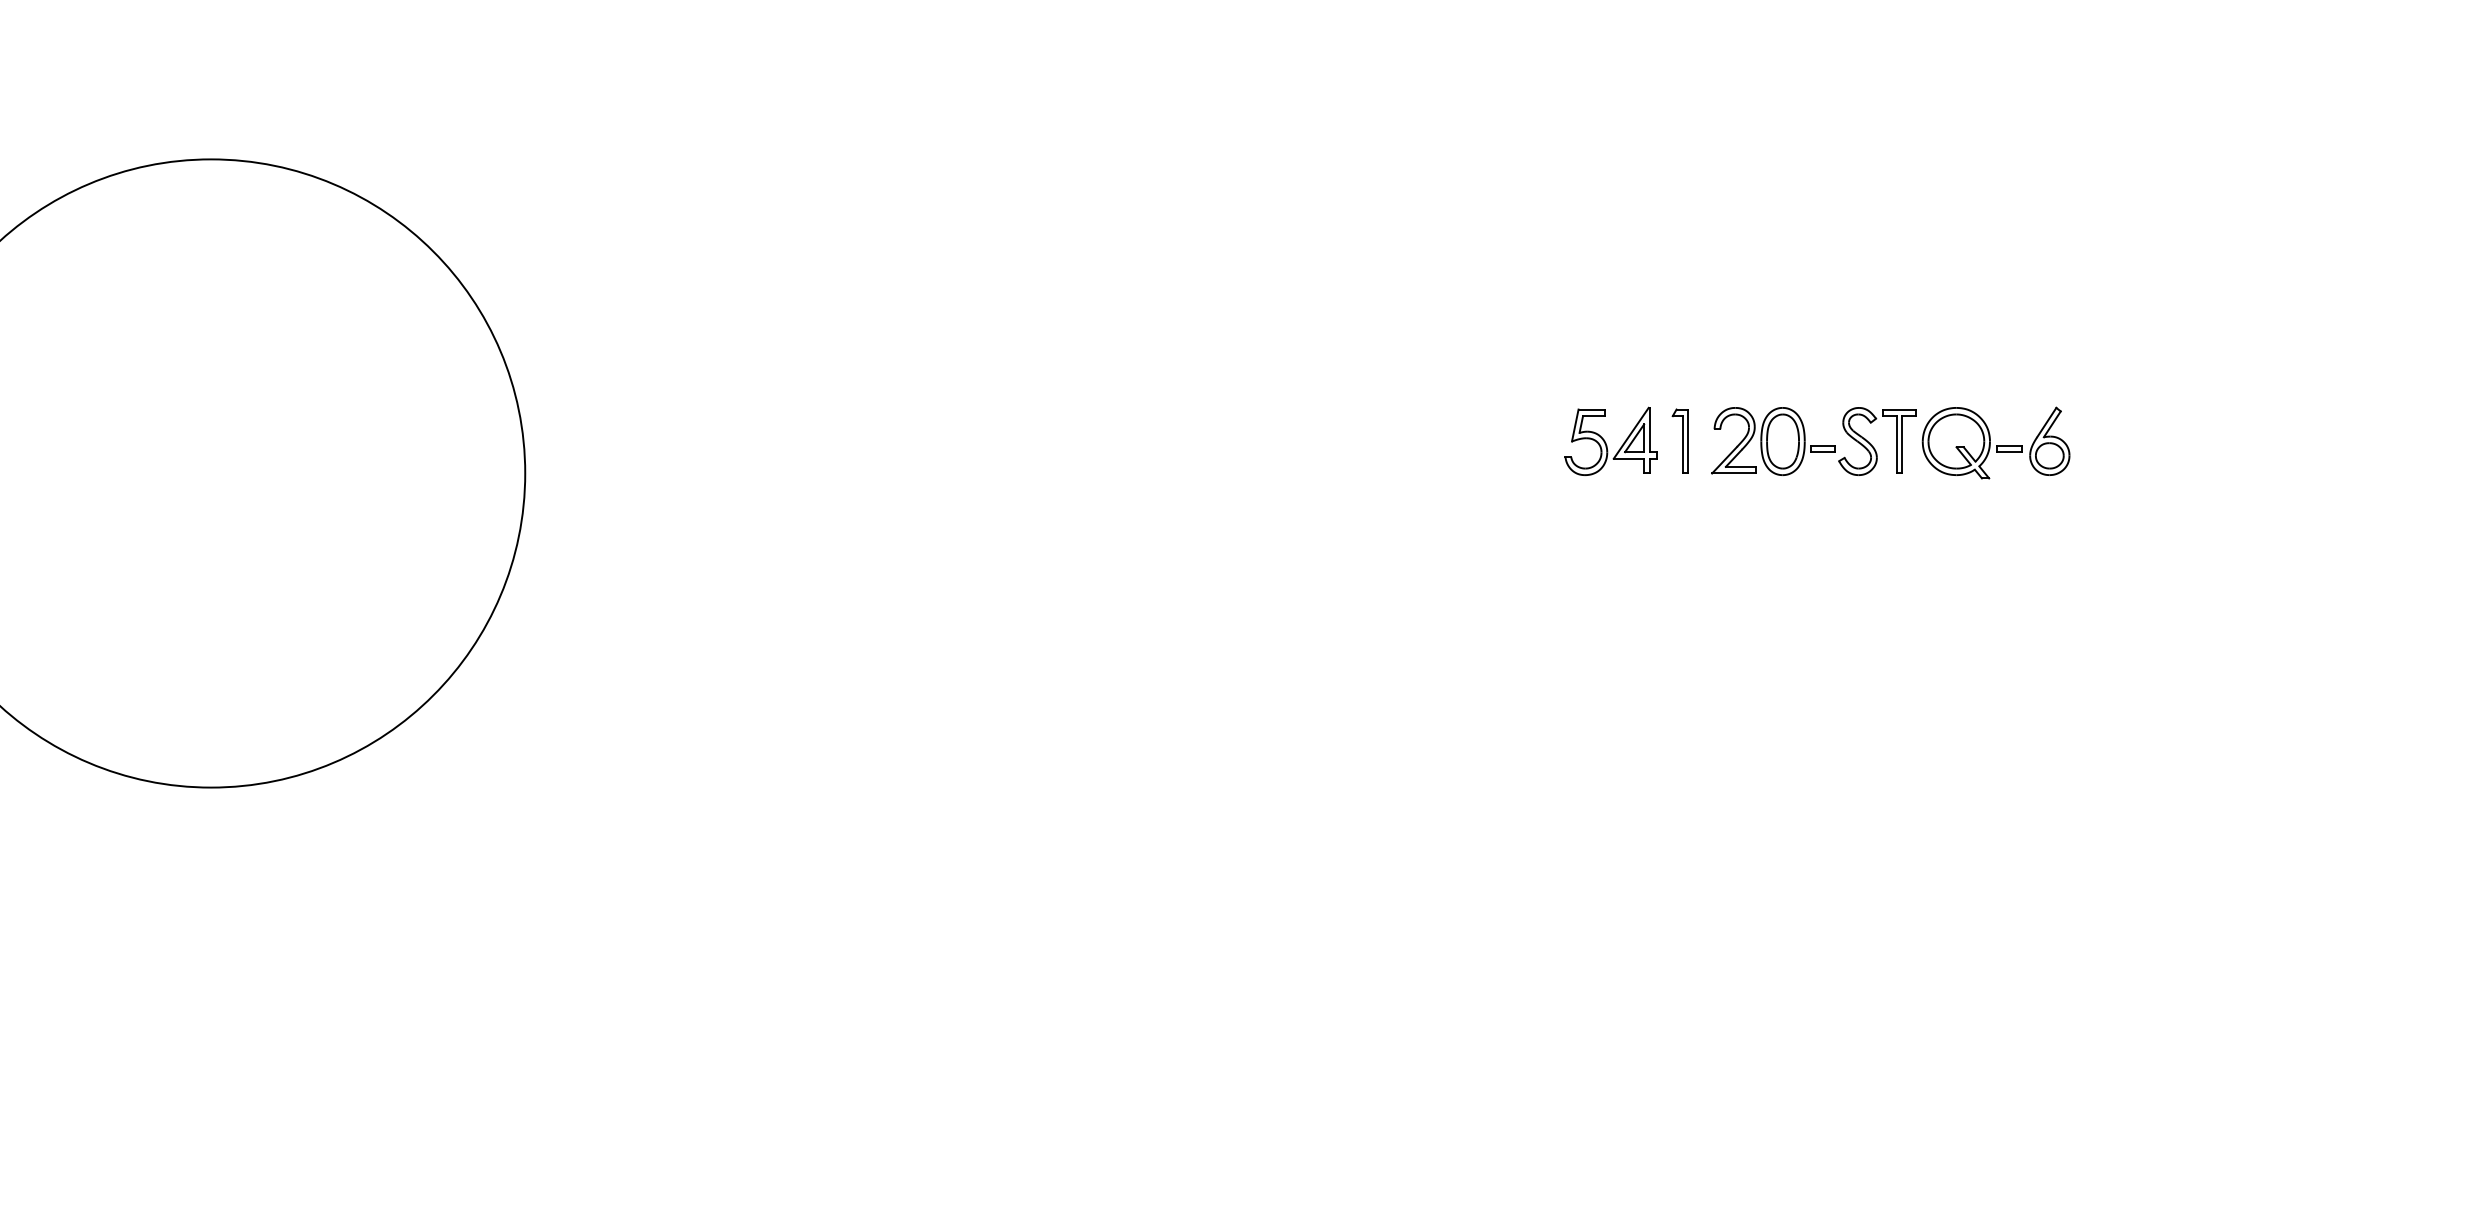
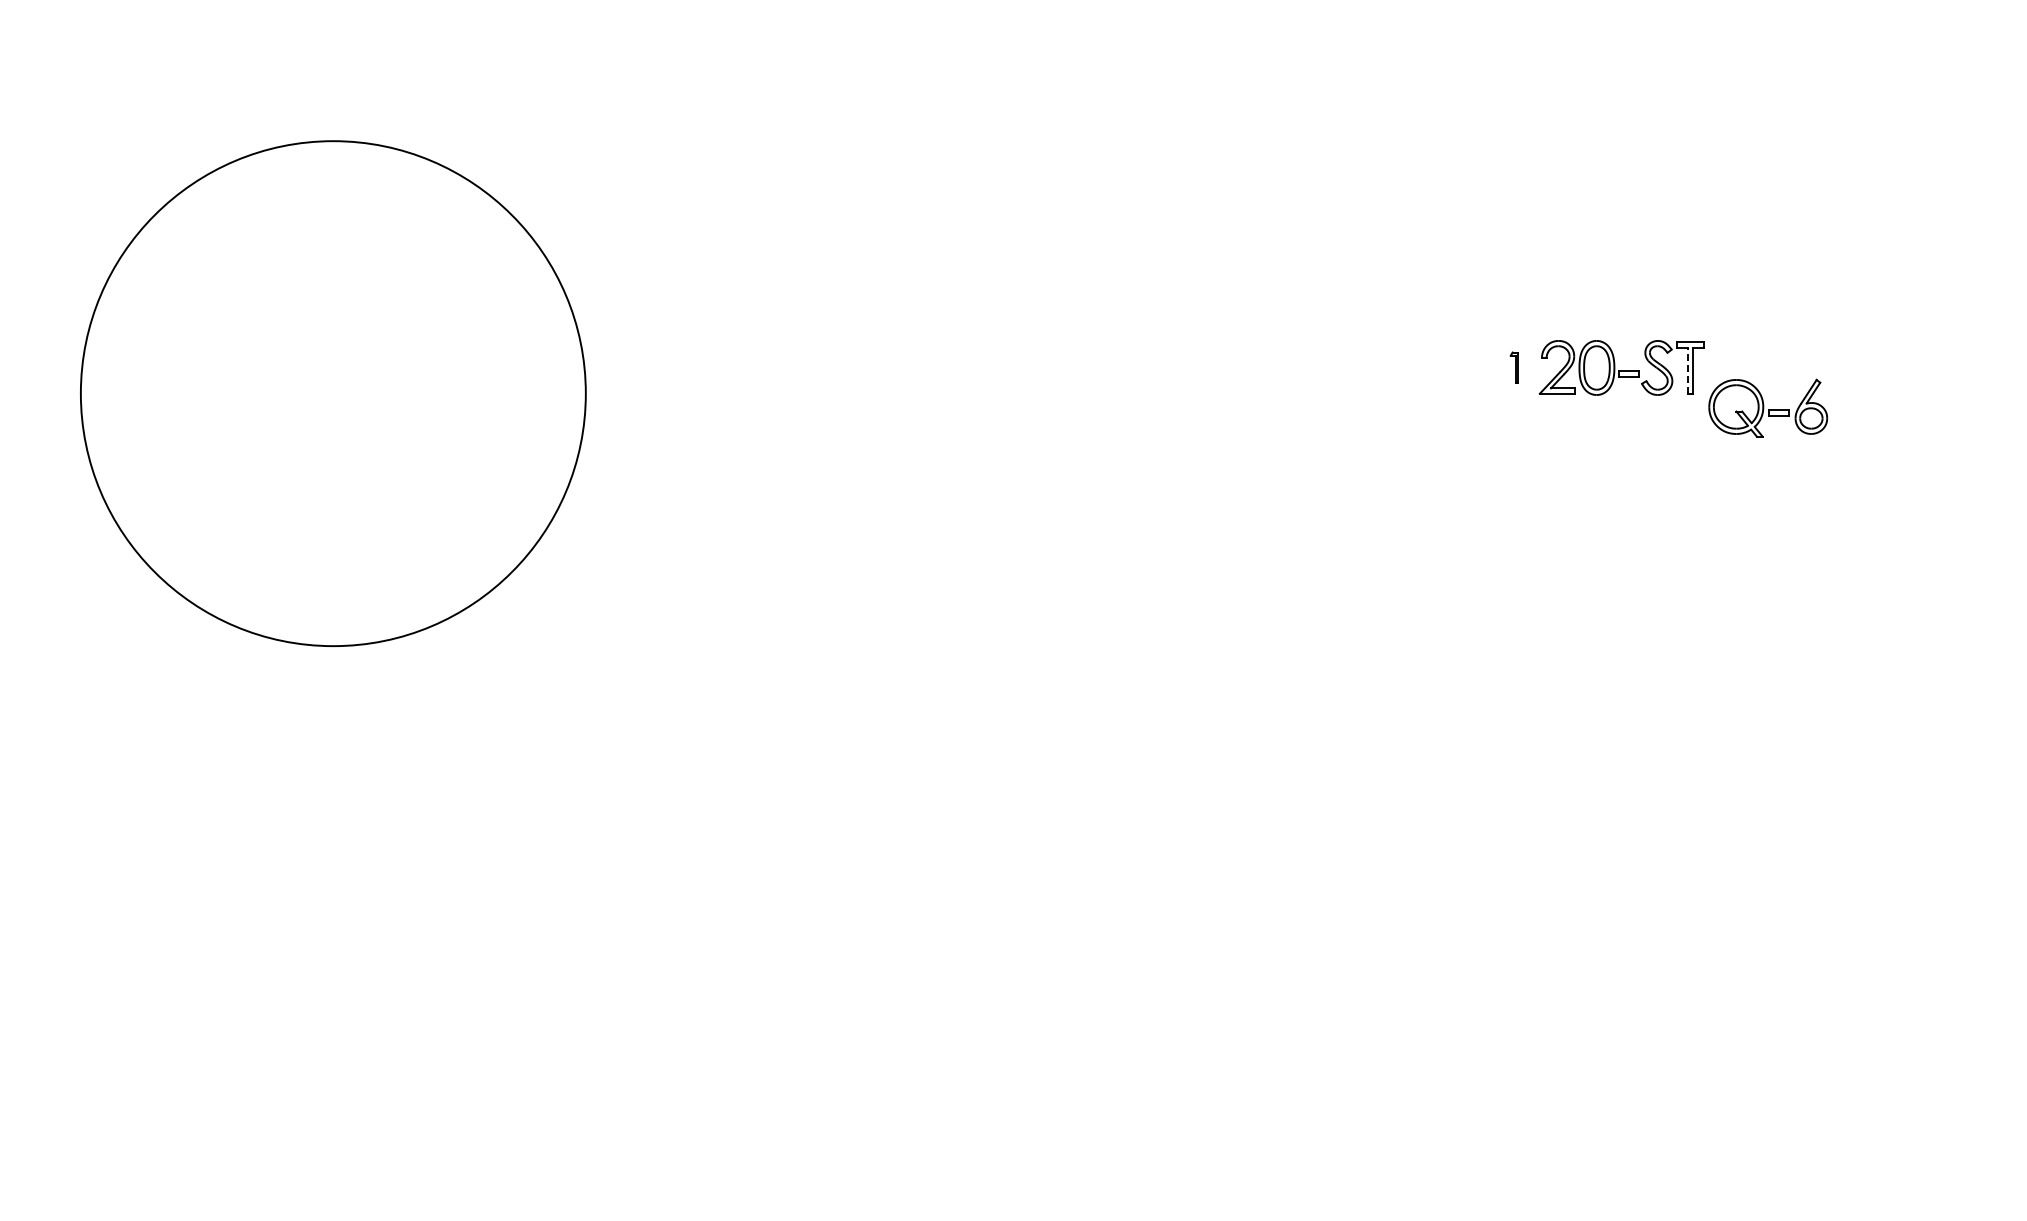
part: (1610, 440) -> (1458, 367), removed
part: (1680, 440) -> (1514, 367), size x0.6
part: (1996, 442) -> (1768, 407), moved
line: (1896, 444) -> (1688, 370), solid -> dashed

